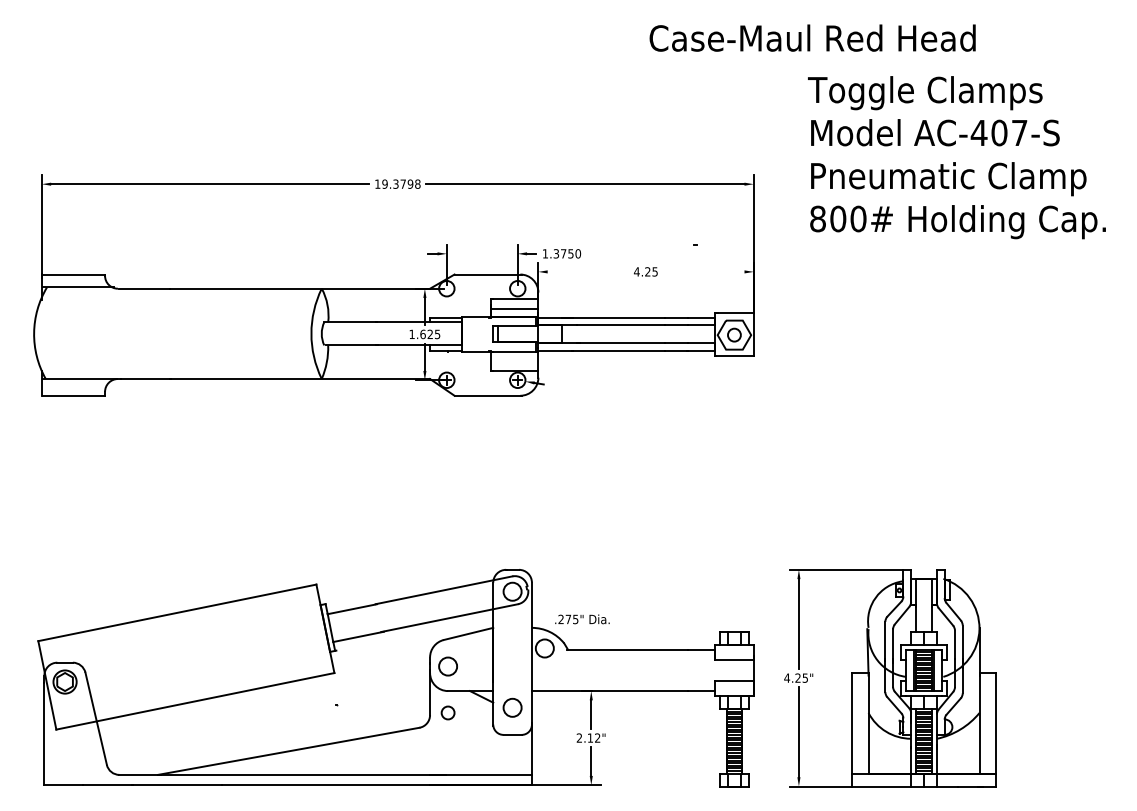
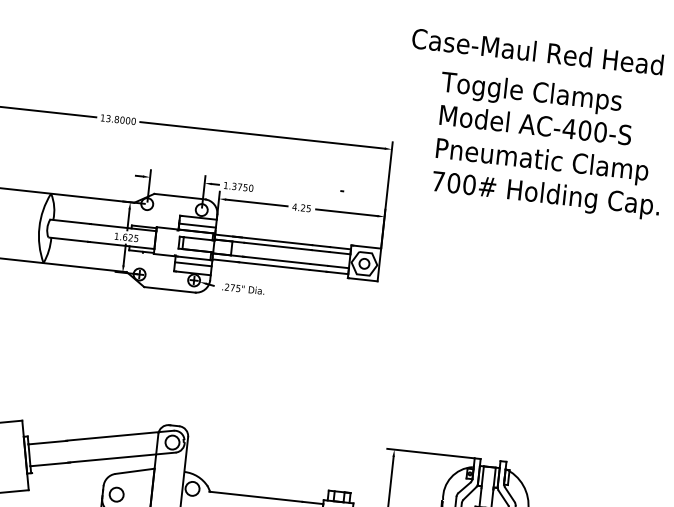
text: (812, 37) -> (537, 51), moved
text: (1019, 132) -> (600, 131), AC-407-S -> AC-400-S
text: (401, 183) -> (121, 119), 19.3798 -> 13.8000
text: (817, 218) -> (438, 181), 800# -> 700#
line: (587, 271) -> (256, 202), added
line: (704, 271) -> (346, 212), added
line: (514, 359) -> (193, 264), added
text: (582, 619) -> (243, 289), moved

